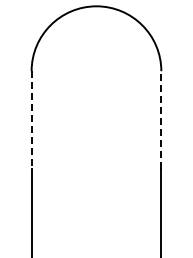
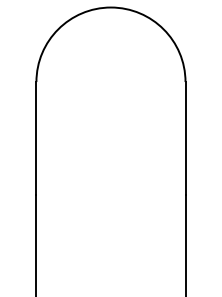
line: (161, 119) -> (185, 137), dashed -> solid
line: (31, 120) -> (36, 138), dashed -> solid

